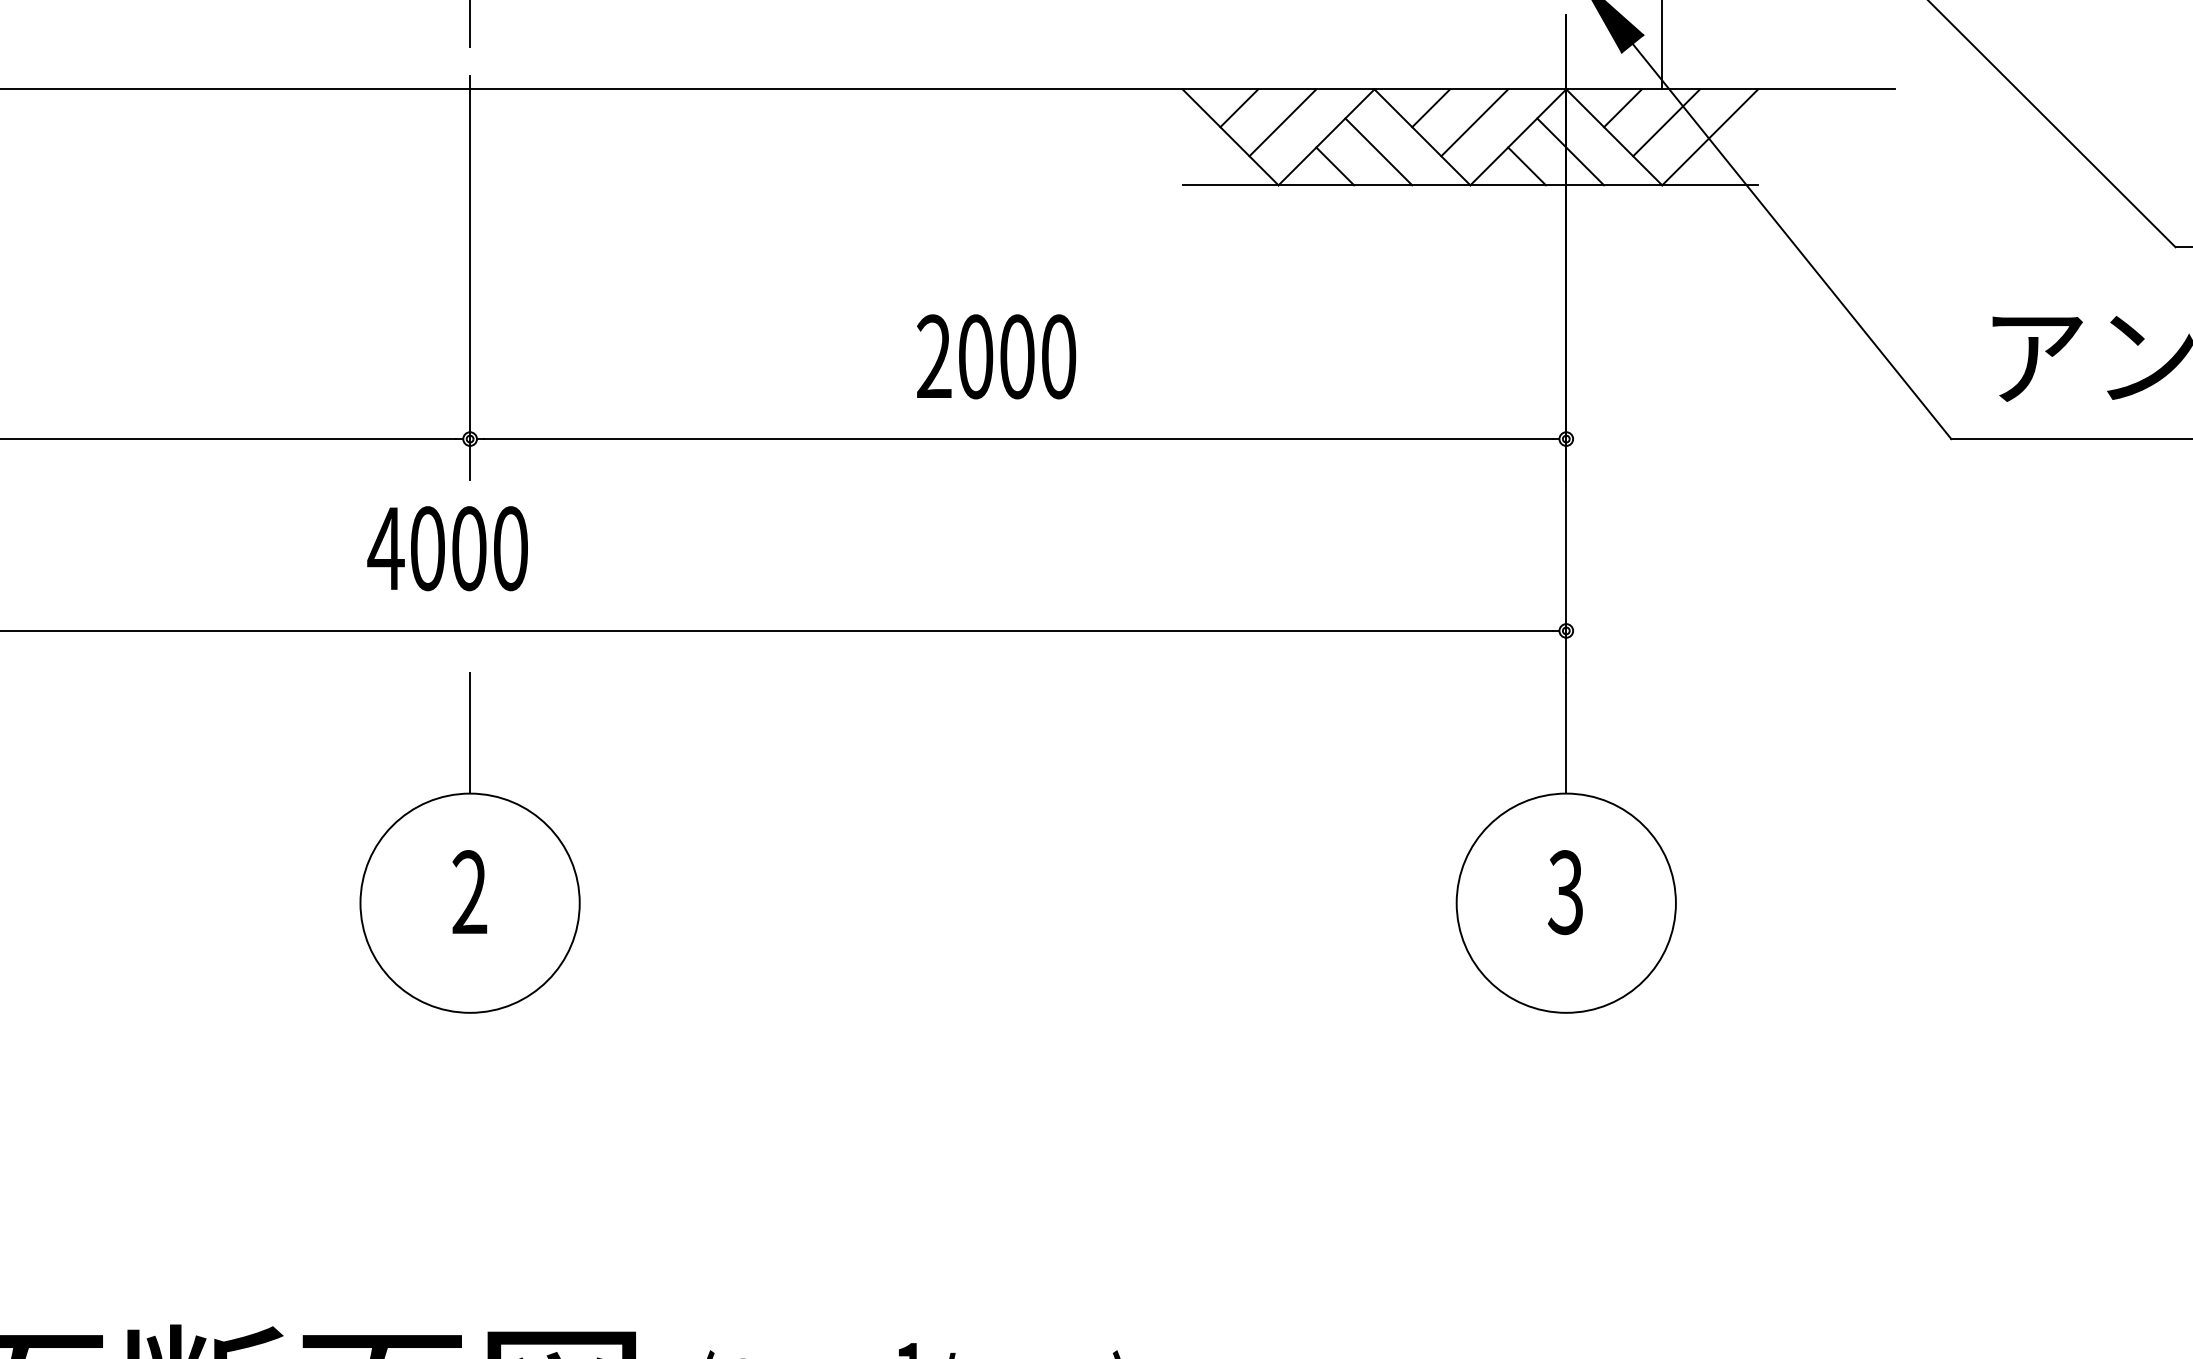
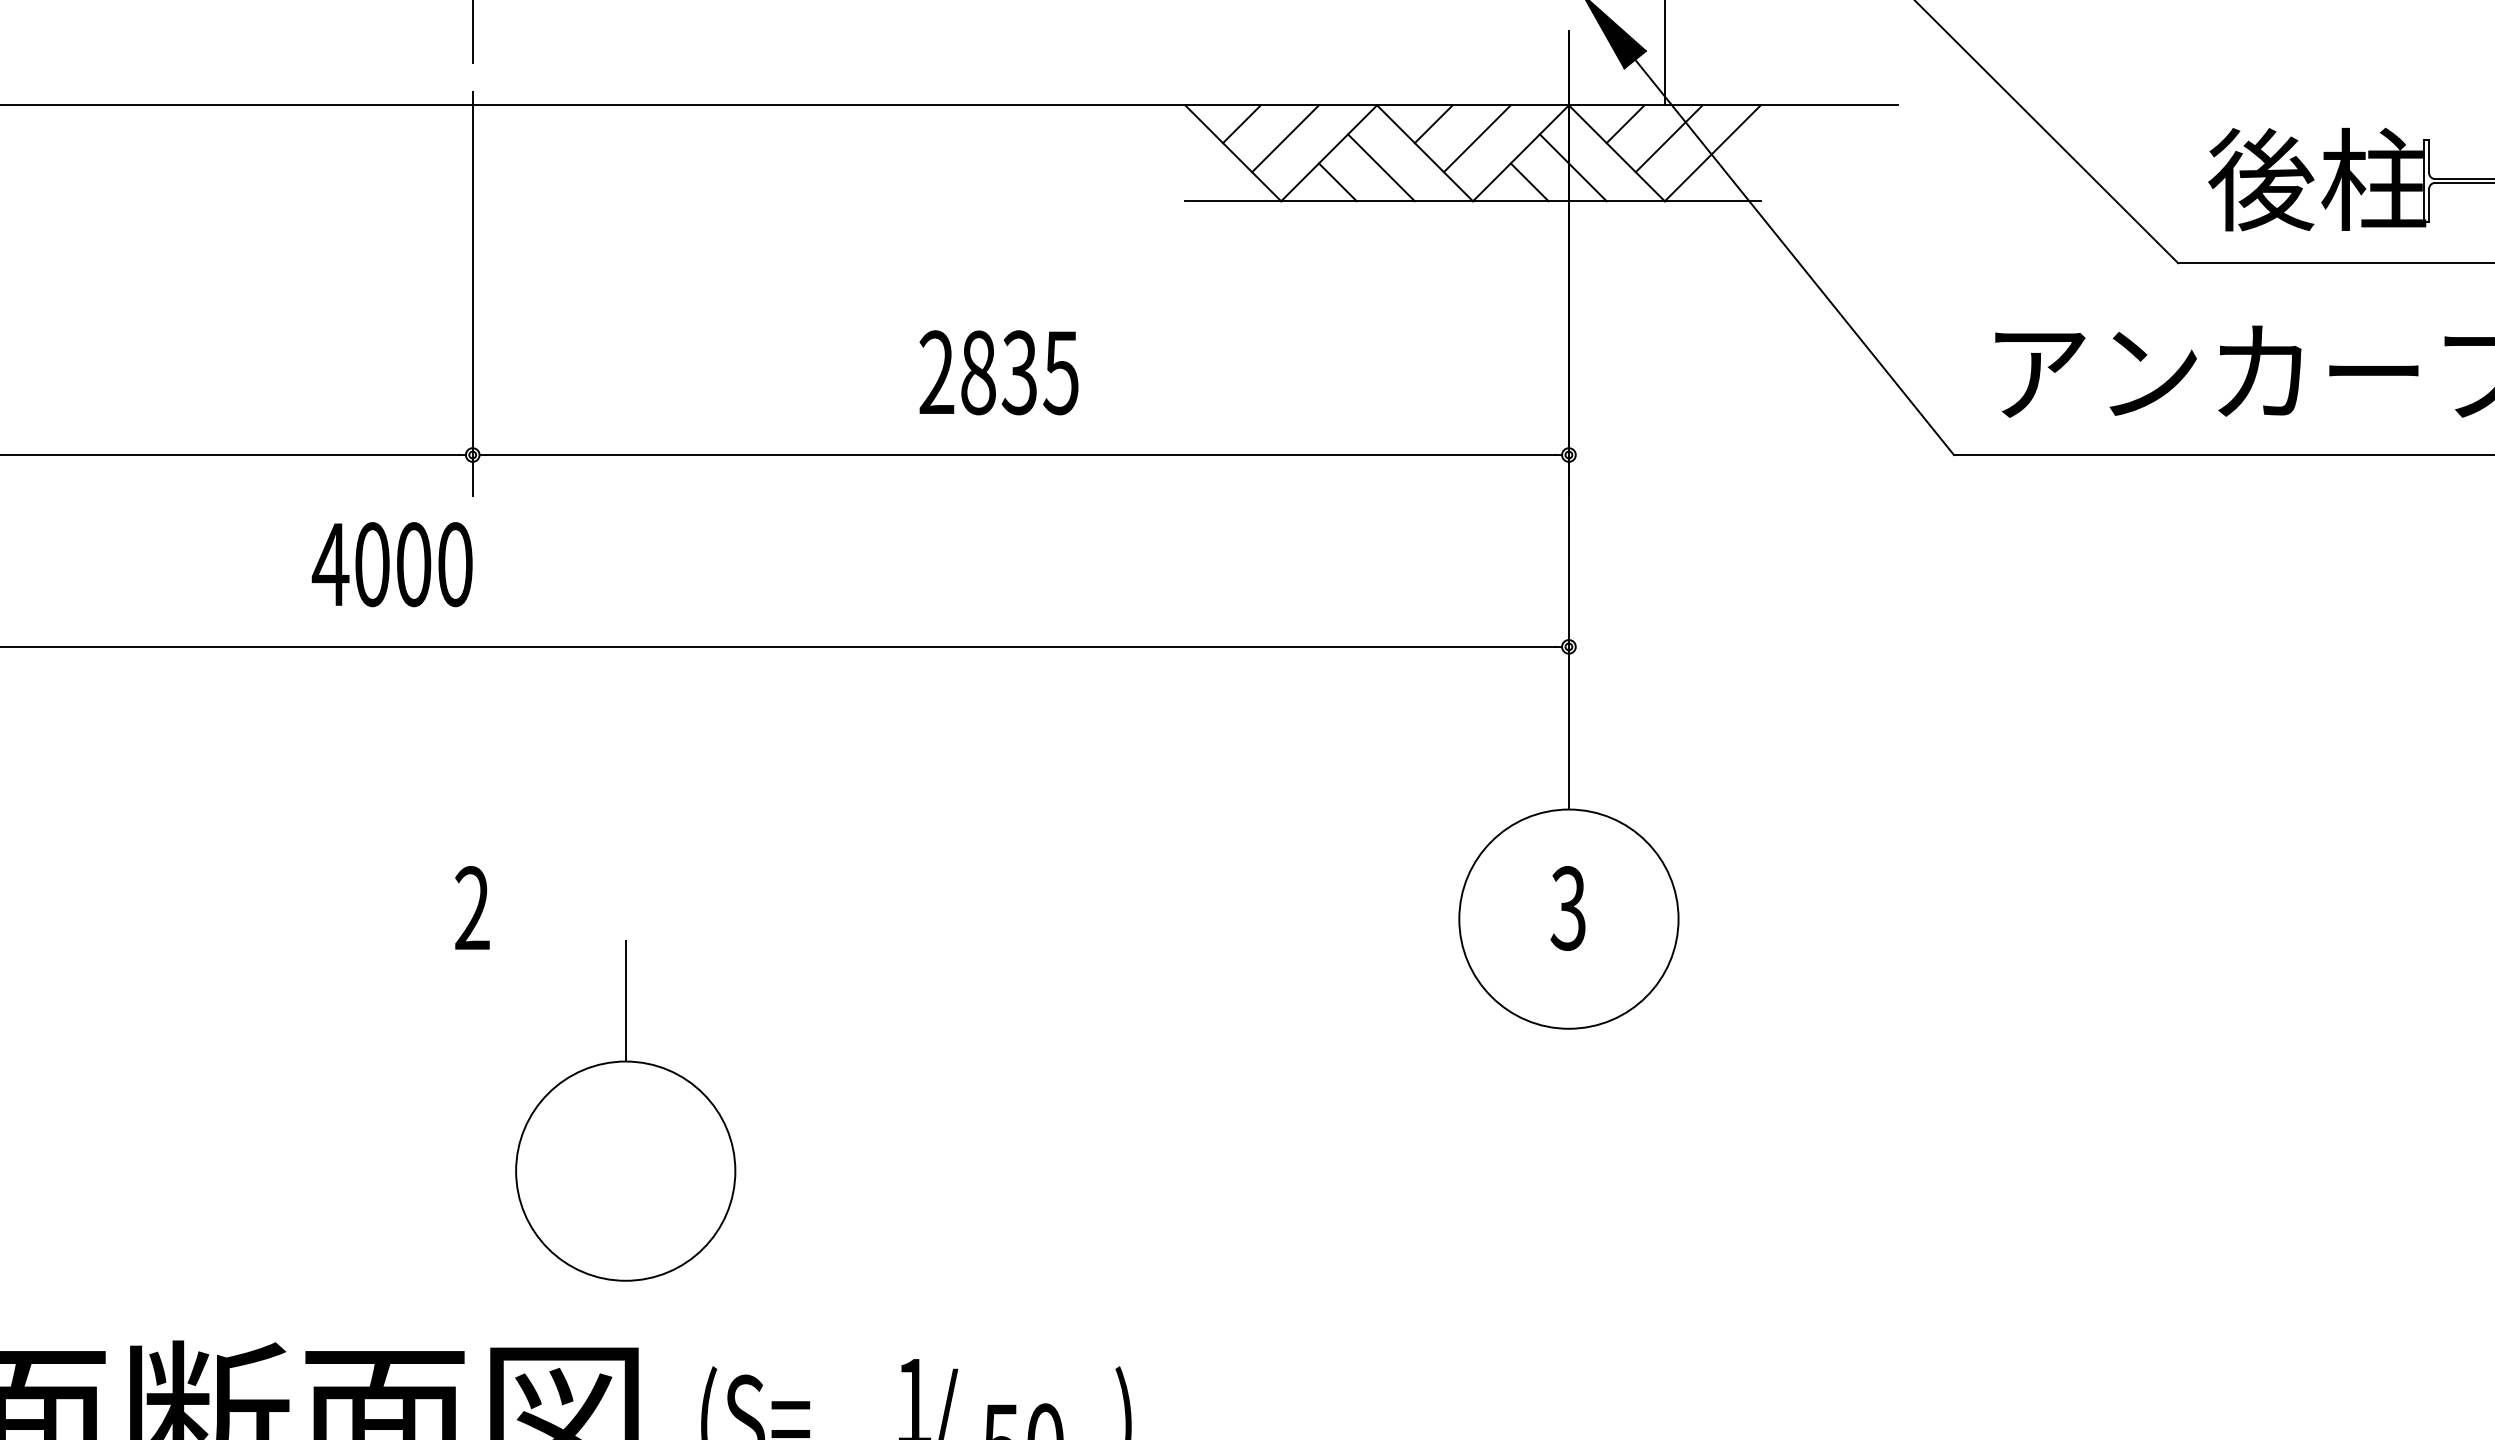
text: (1016, 356) -> (1019, 372), 2000 -> 2835
text: (446, 548) -> (391, 564), moved
part: (469, 842) -> (625, 1110), moved

